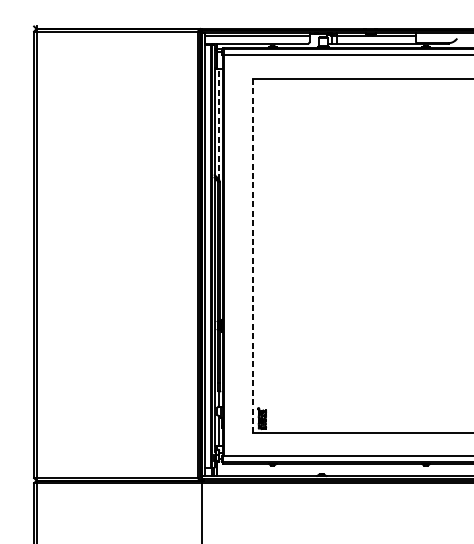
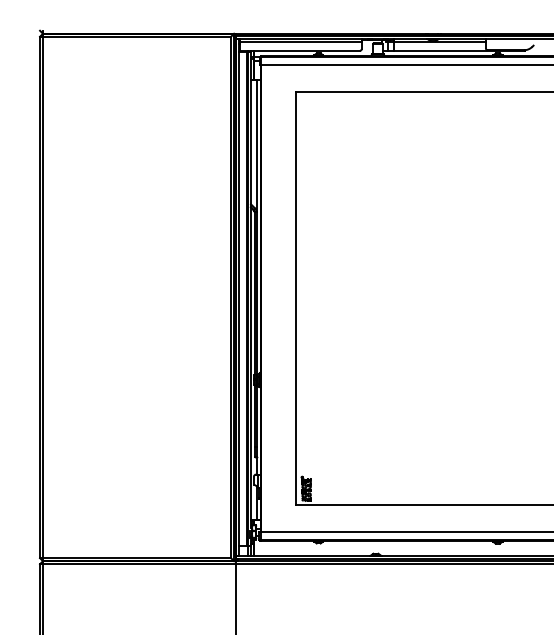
line: (219, 123) -> (256, 144), dashed -> solid
line: (252, 255) -> (295, 298), dashed -> solid

